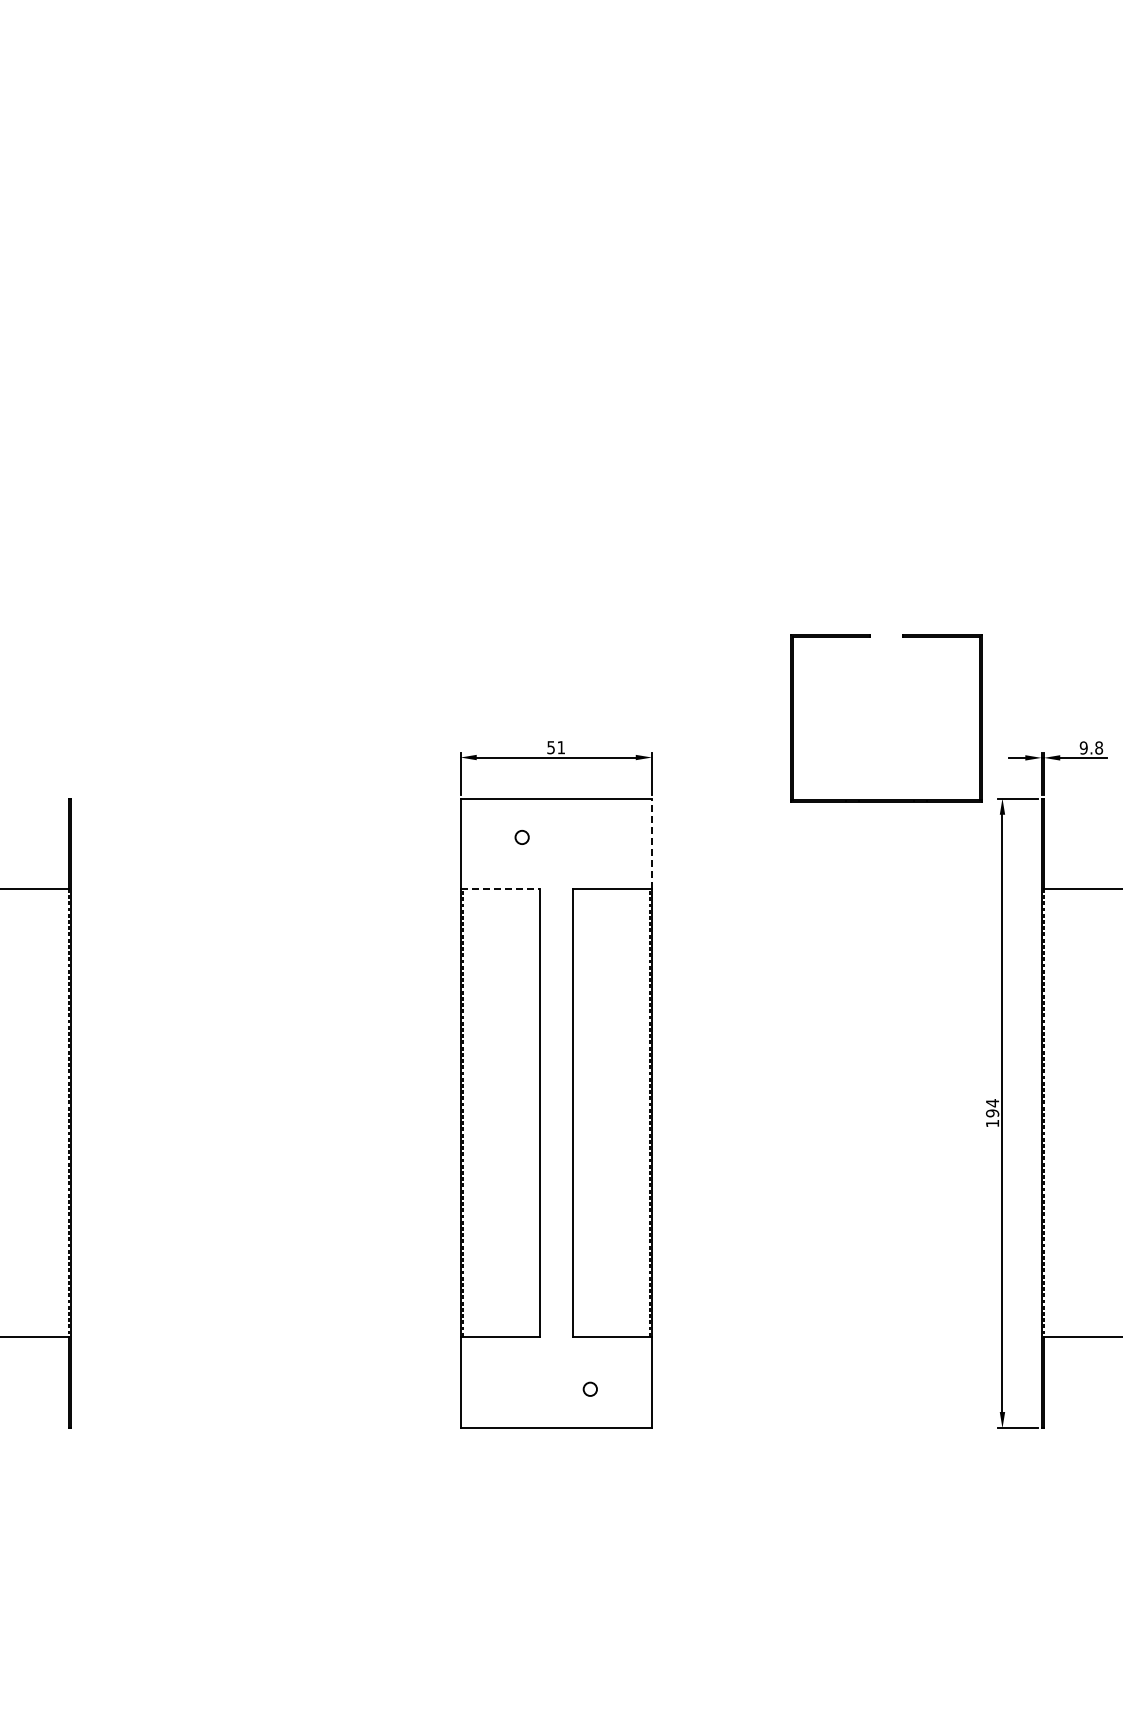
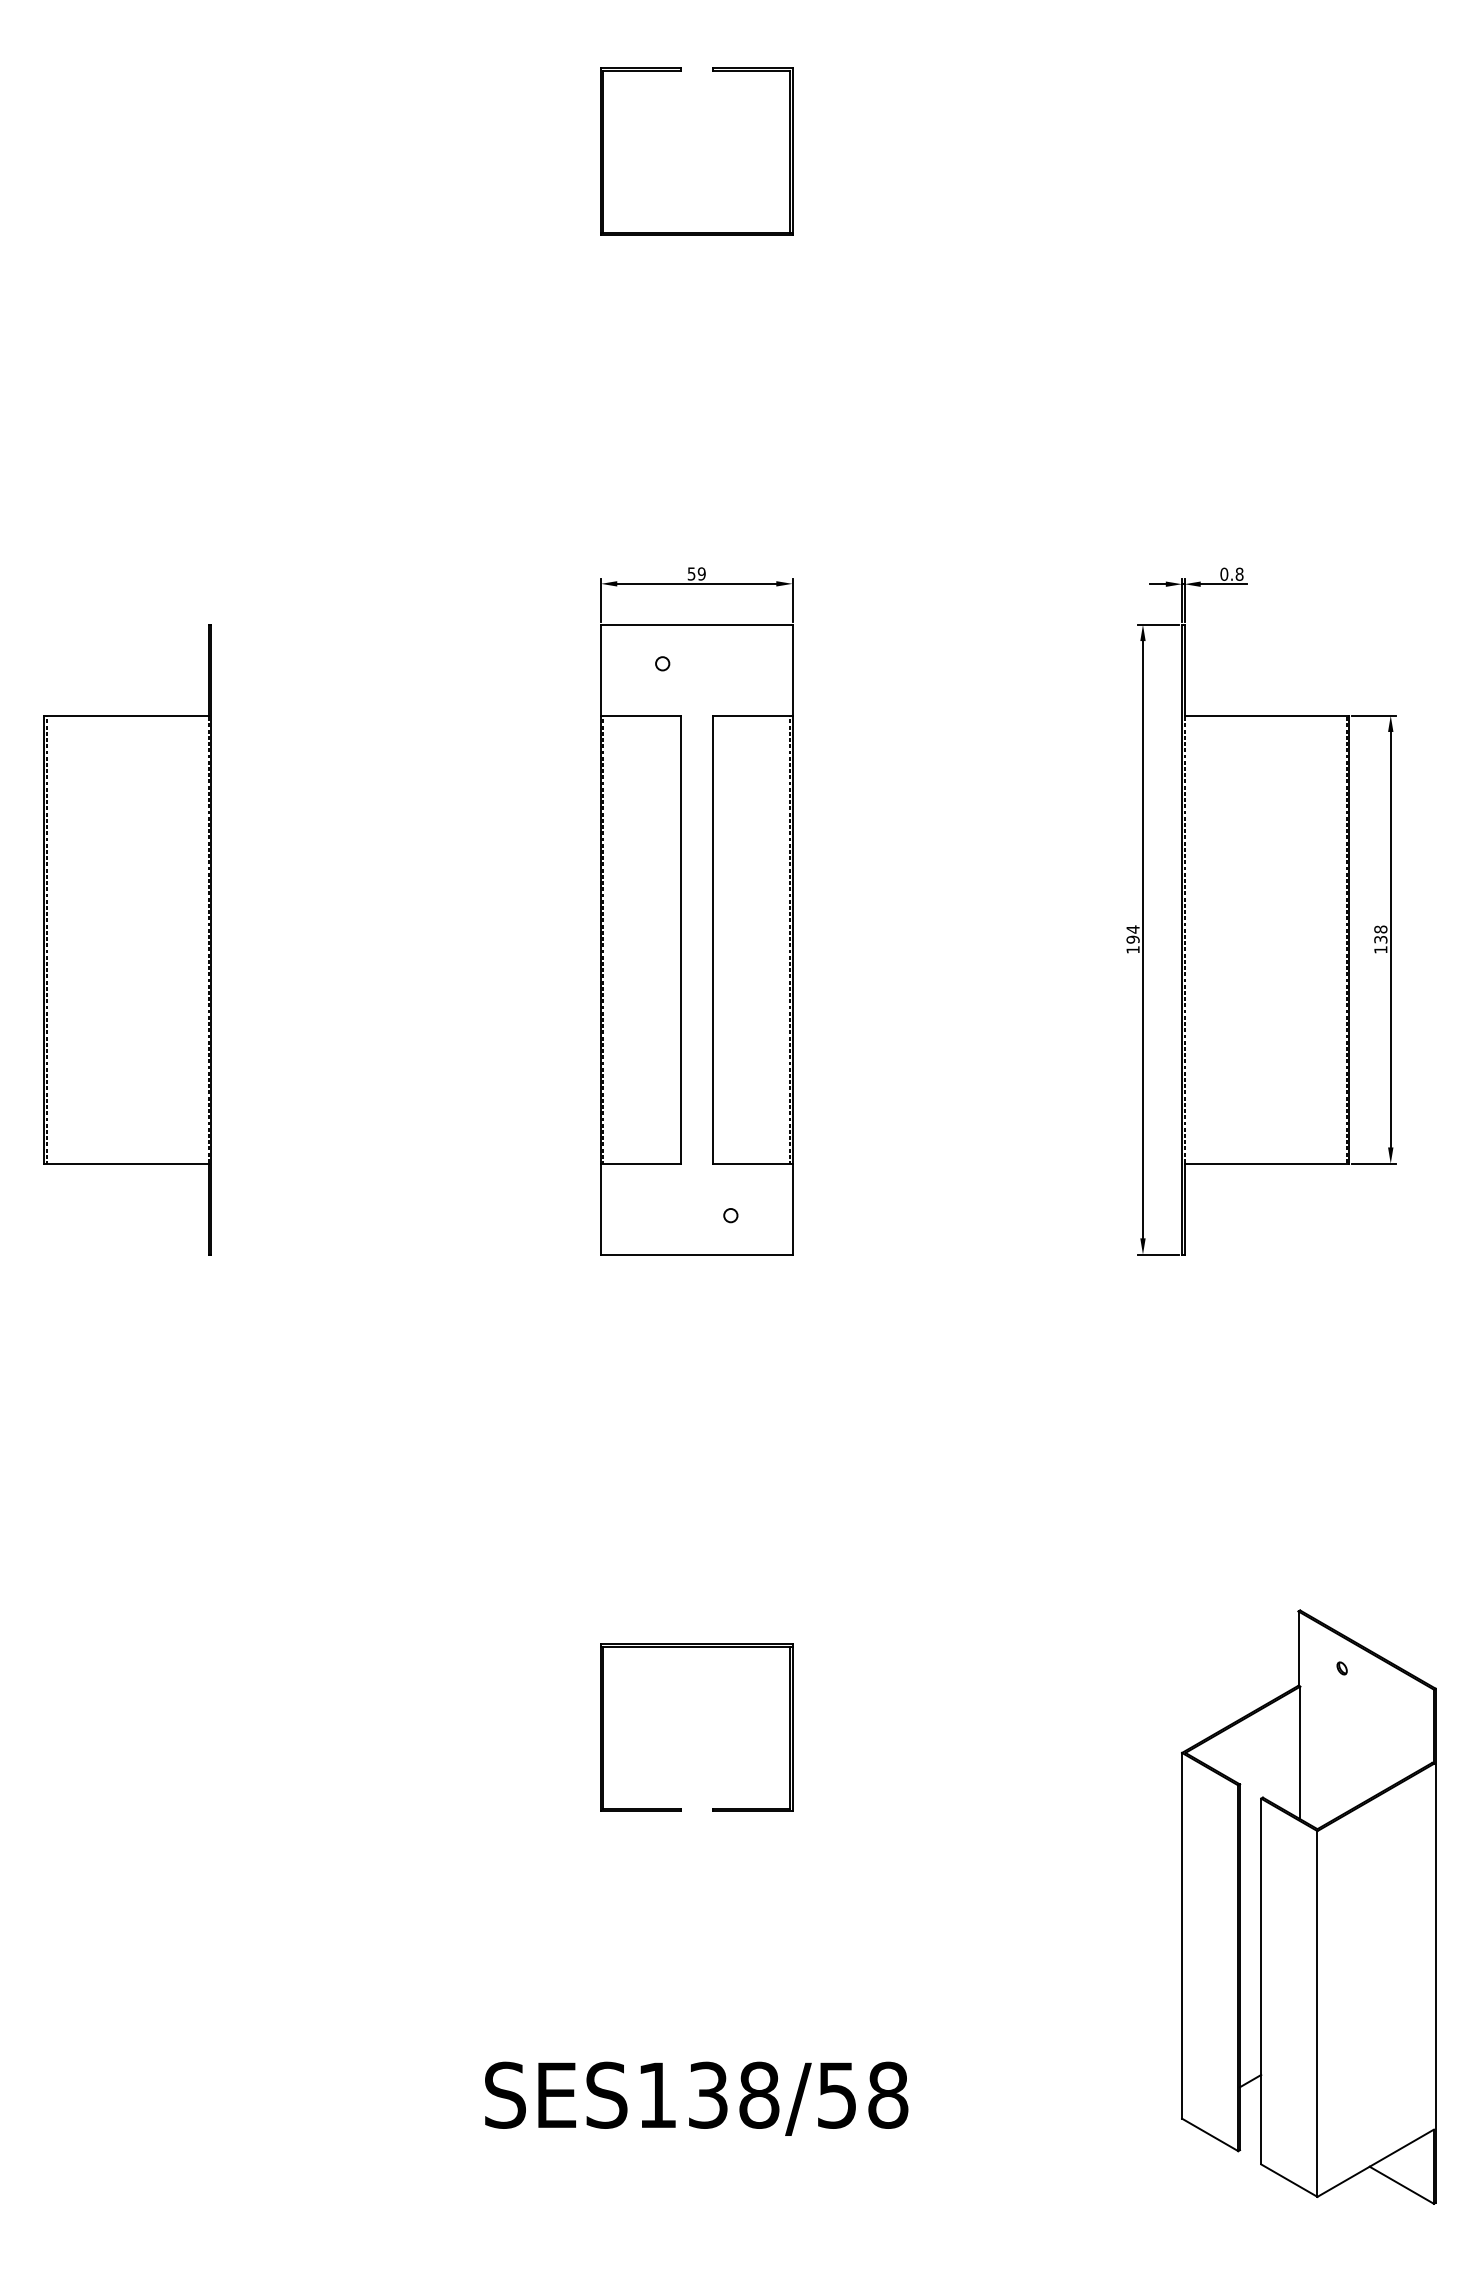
text: (560, 747) -> (701, 573), 51 -> 59
text: (1083, 748) -> (1224, 574), 9.8 -> 0.8
part: (885, 799) -> (696, 232), moved
line: (651, 843) -> (792, 669), dashed -> solid
line: (499, 889) -> (640, 715), dashed -> solid

